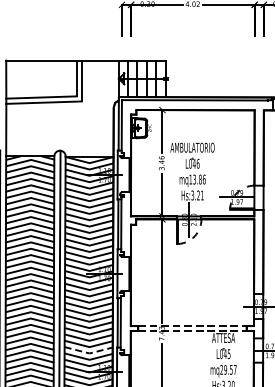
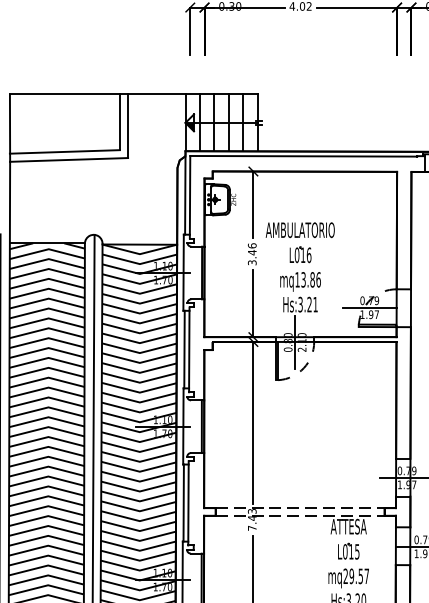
text: (193, 163) -> (301, 254), L046 -> L016
line: (89, 353) -> (139, 550), dashed -> solid
text: (224, 353) -> (350, 550), L045 -> L015

